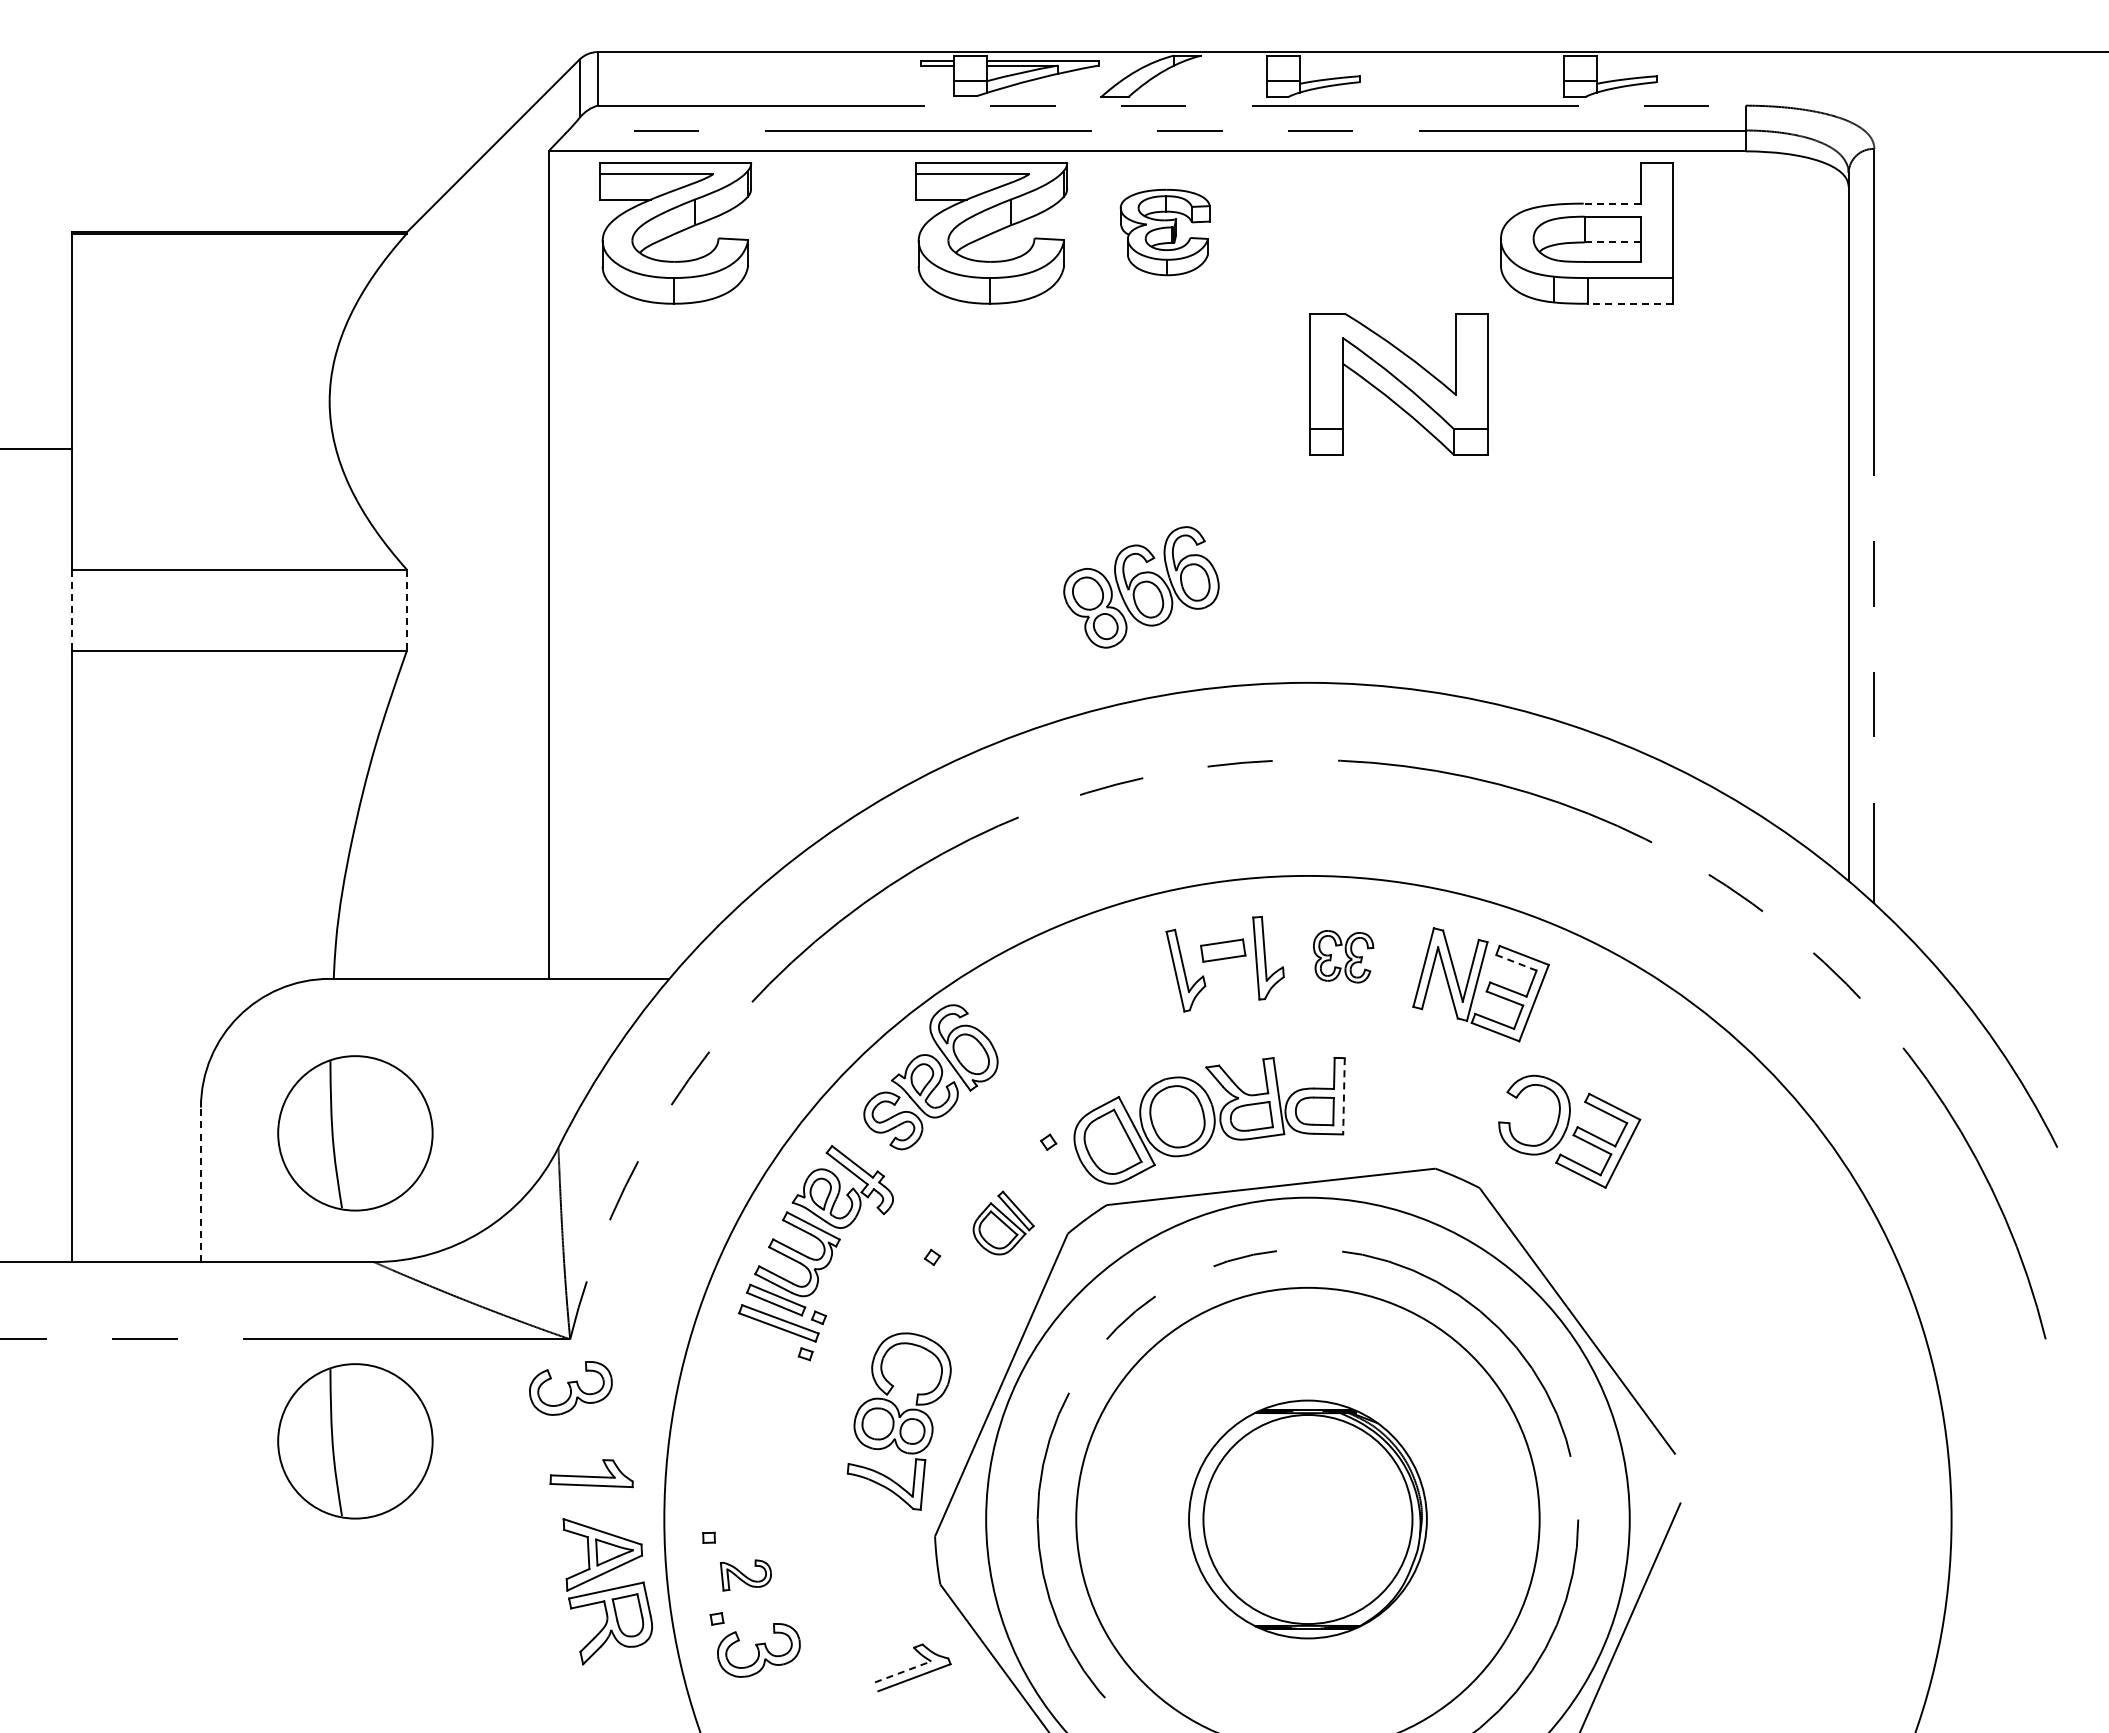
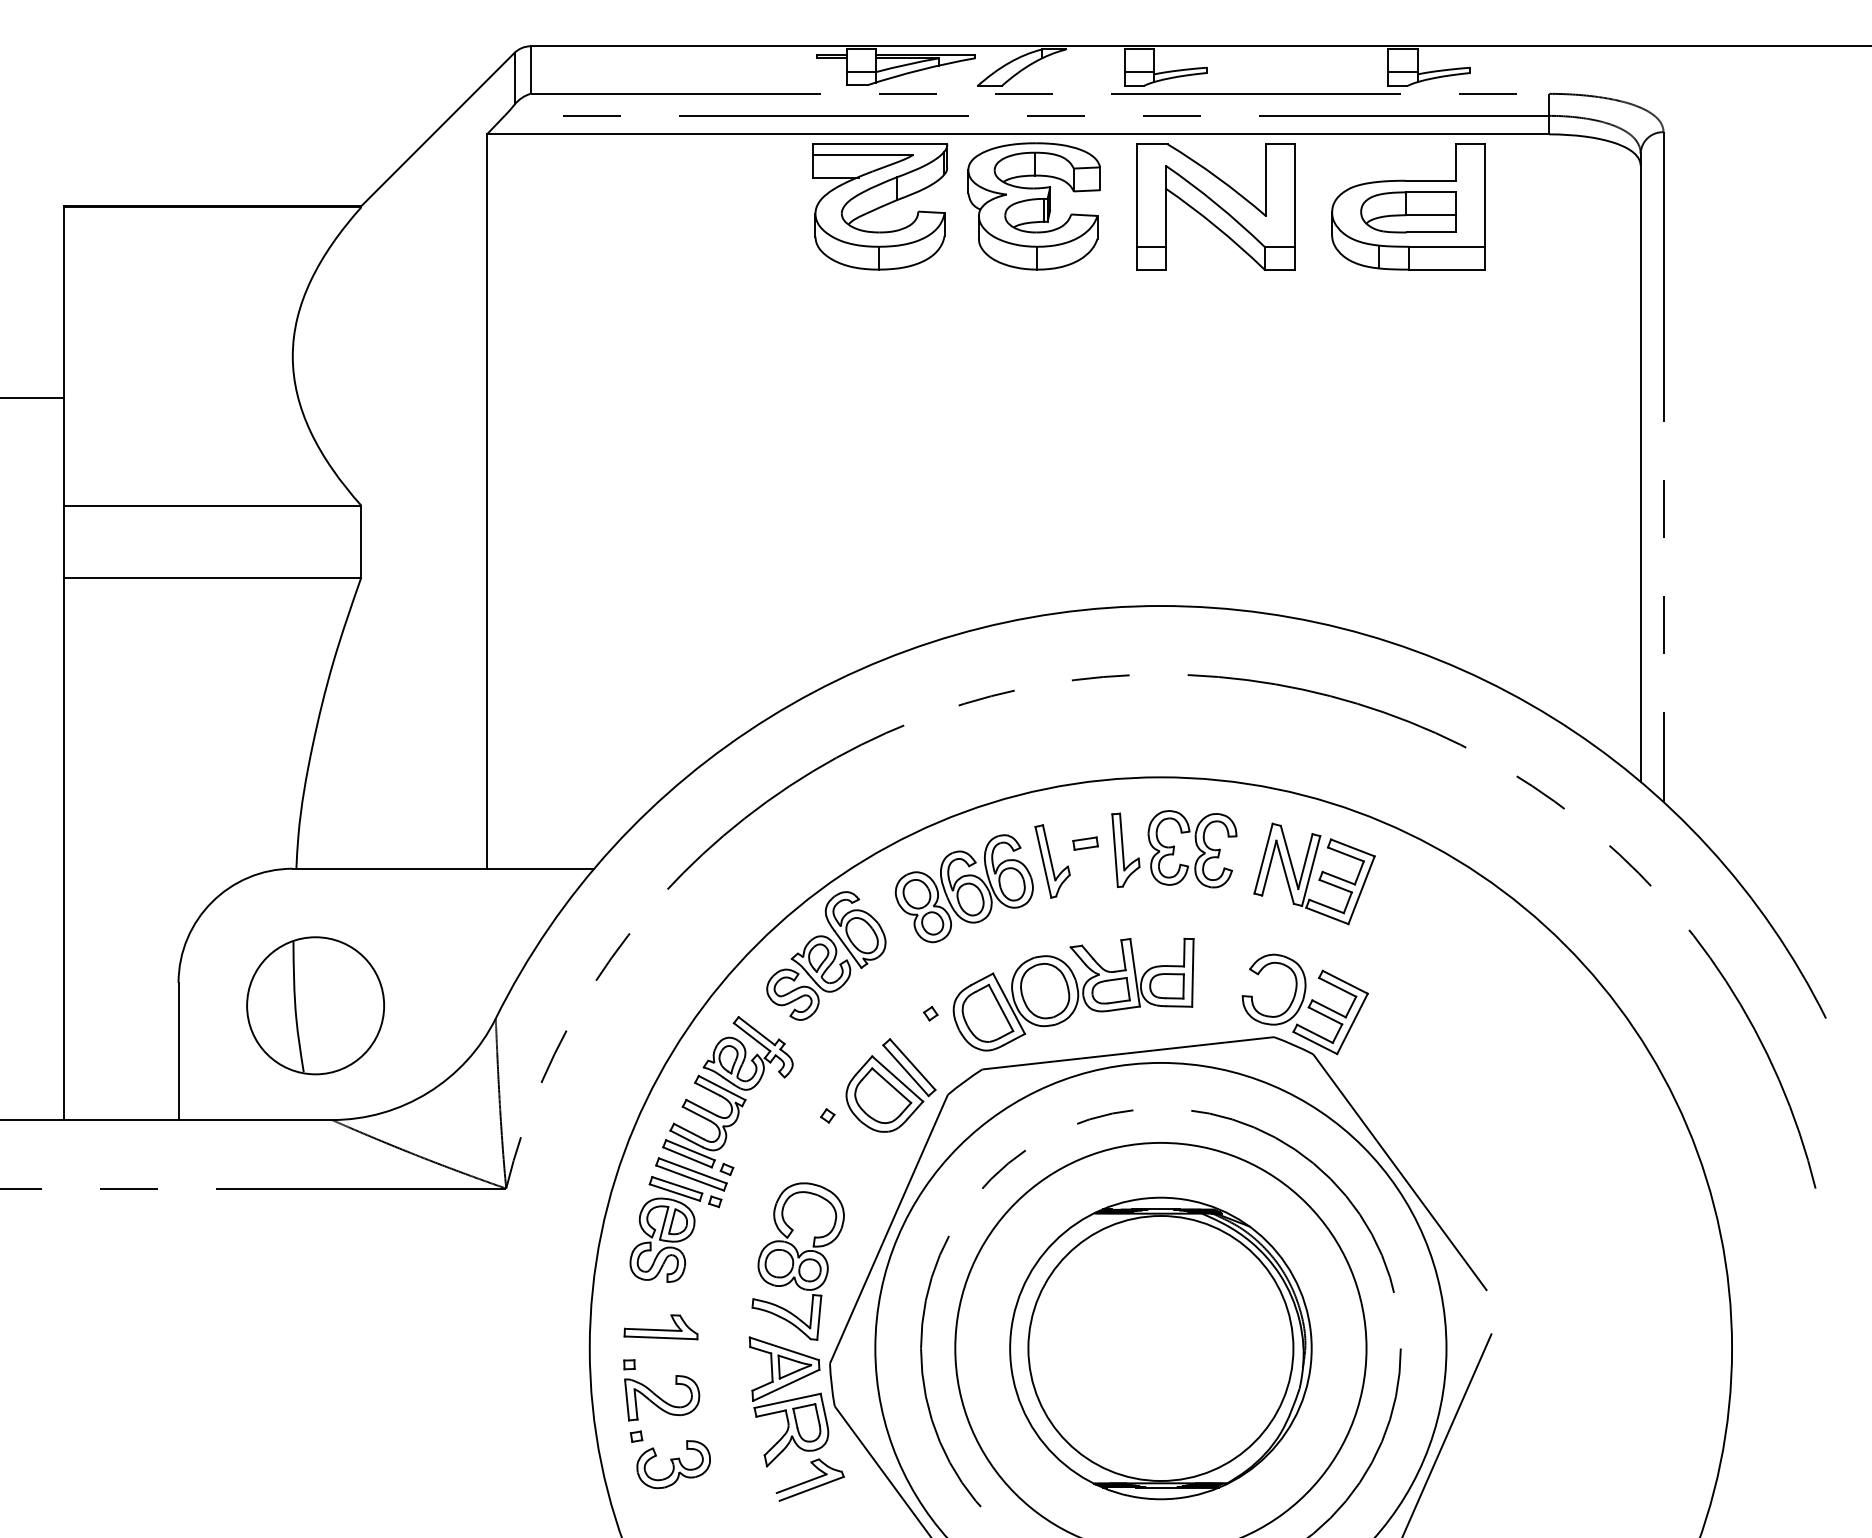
line: (1611, 203) -> (1430, 180), dashed -> solid
part: (1165, 232) -> (1034, 206), size x1.67
part: (675, 233) -> (599, 207), removed
line: (1612, 242) -> (1431, 215), dashed -> solid
line: (1630, 303) -> (1447, 269), dashed -> solid
part: (1398, 384) -> (1215, 207), moved
part: (1141, 587) -> (964, 888), moved
line: (72, 610) -> (64, 541), dashed -> solid
line: (406, 610) -> (360, 541), dashed -> solid
part: (1222, 950) -> (1085, 843), size x0.62
part: (1343, 956) -> (1192, 848), size x1.67
line: (1516, 962) -> (1345, 854), dashed -> solid
line: (1343, 1096) -> (1192, 973), dashed -> solid
part: (1569, 1131) -> (1305, 1004), moved
line: (200, 1184) -> (178, 1051), dashed -> solid
part: (1003, 1222) -> (890, 1084), size x1.67
part: (750, 1385) -> (666, 1229), added
part: (570, 1388) -> (506, 1232), removed
part: (355, 1441) -> (315, 1279), removed
part: (591, 1473) -> (660, 1327), moved
part: (1307, 1519) -> (1160, 1348), size x1.43
part: (745, 1575) -> (661, 1398), size x1.67
part: (607, 1591) -> (788, 1401), moved
line: (903, 1671) -> (802, 1483), dashed -> solid

